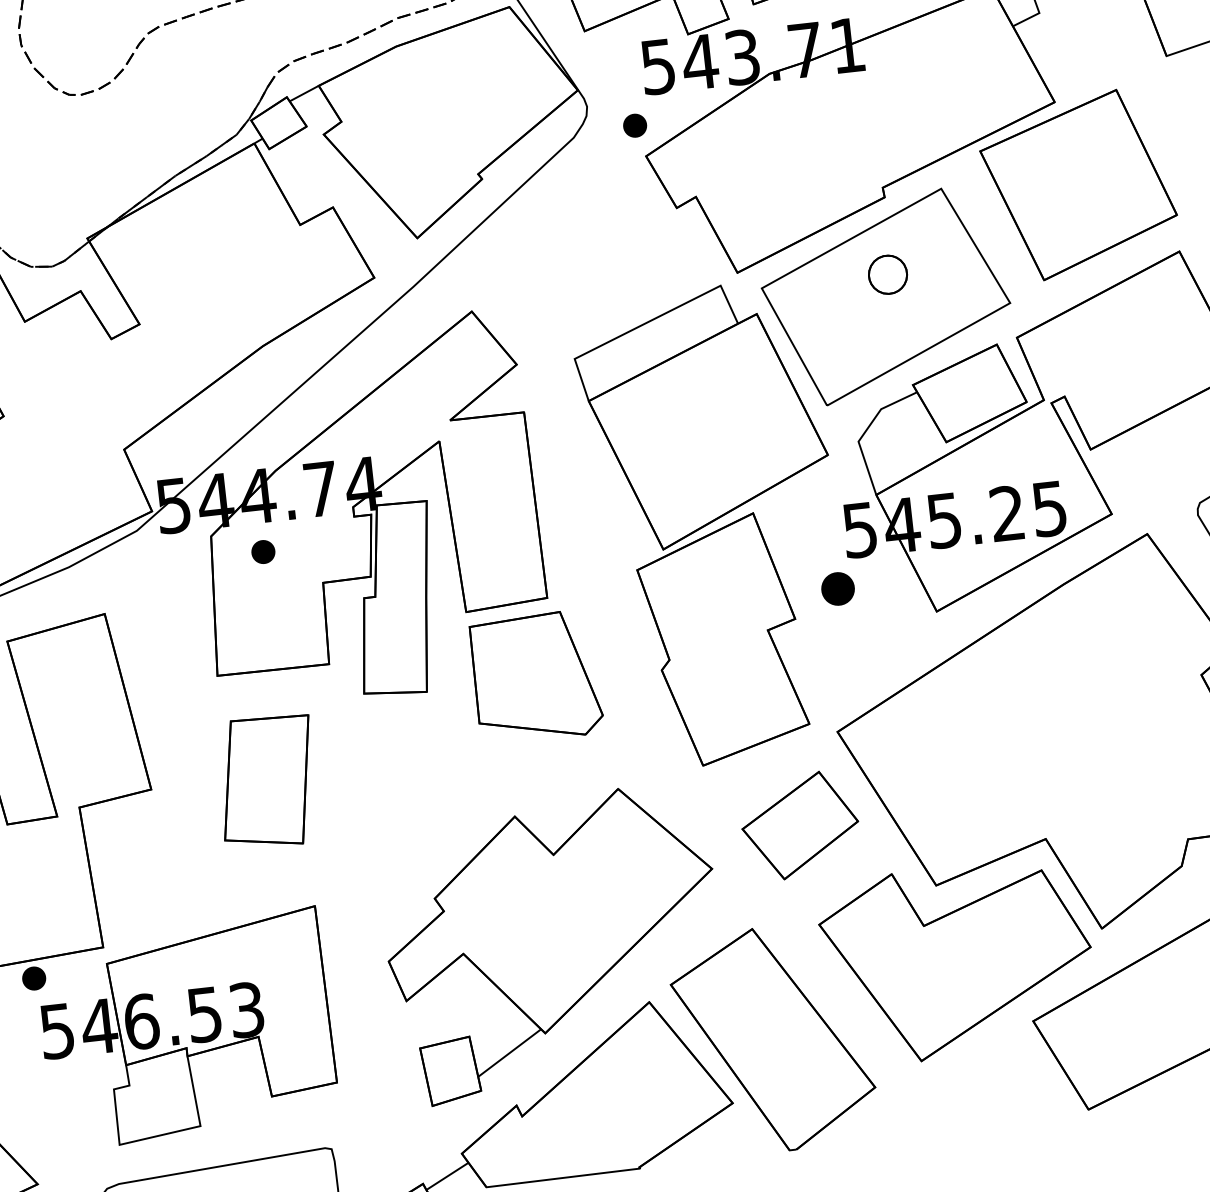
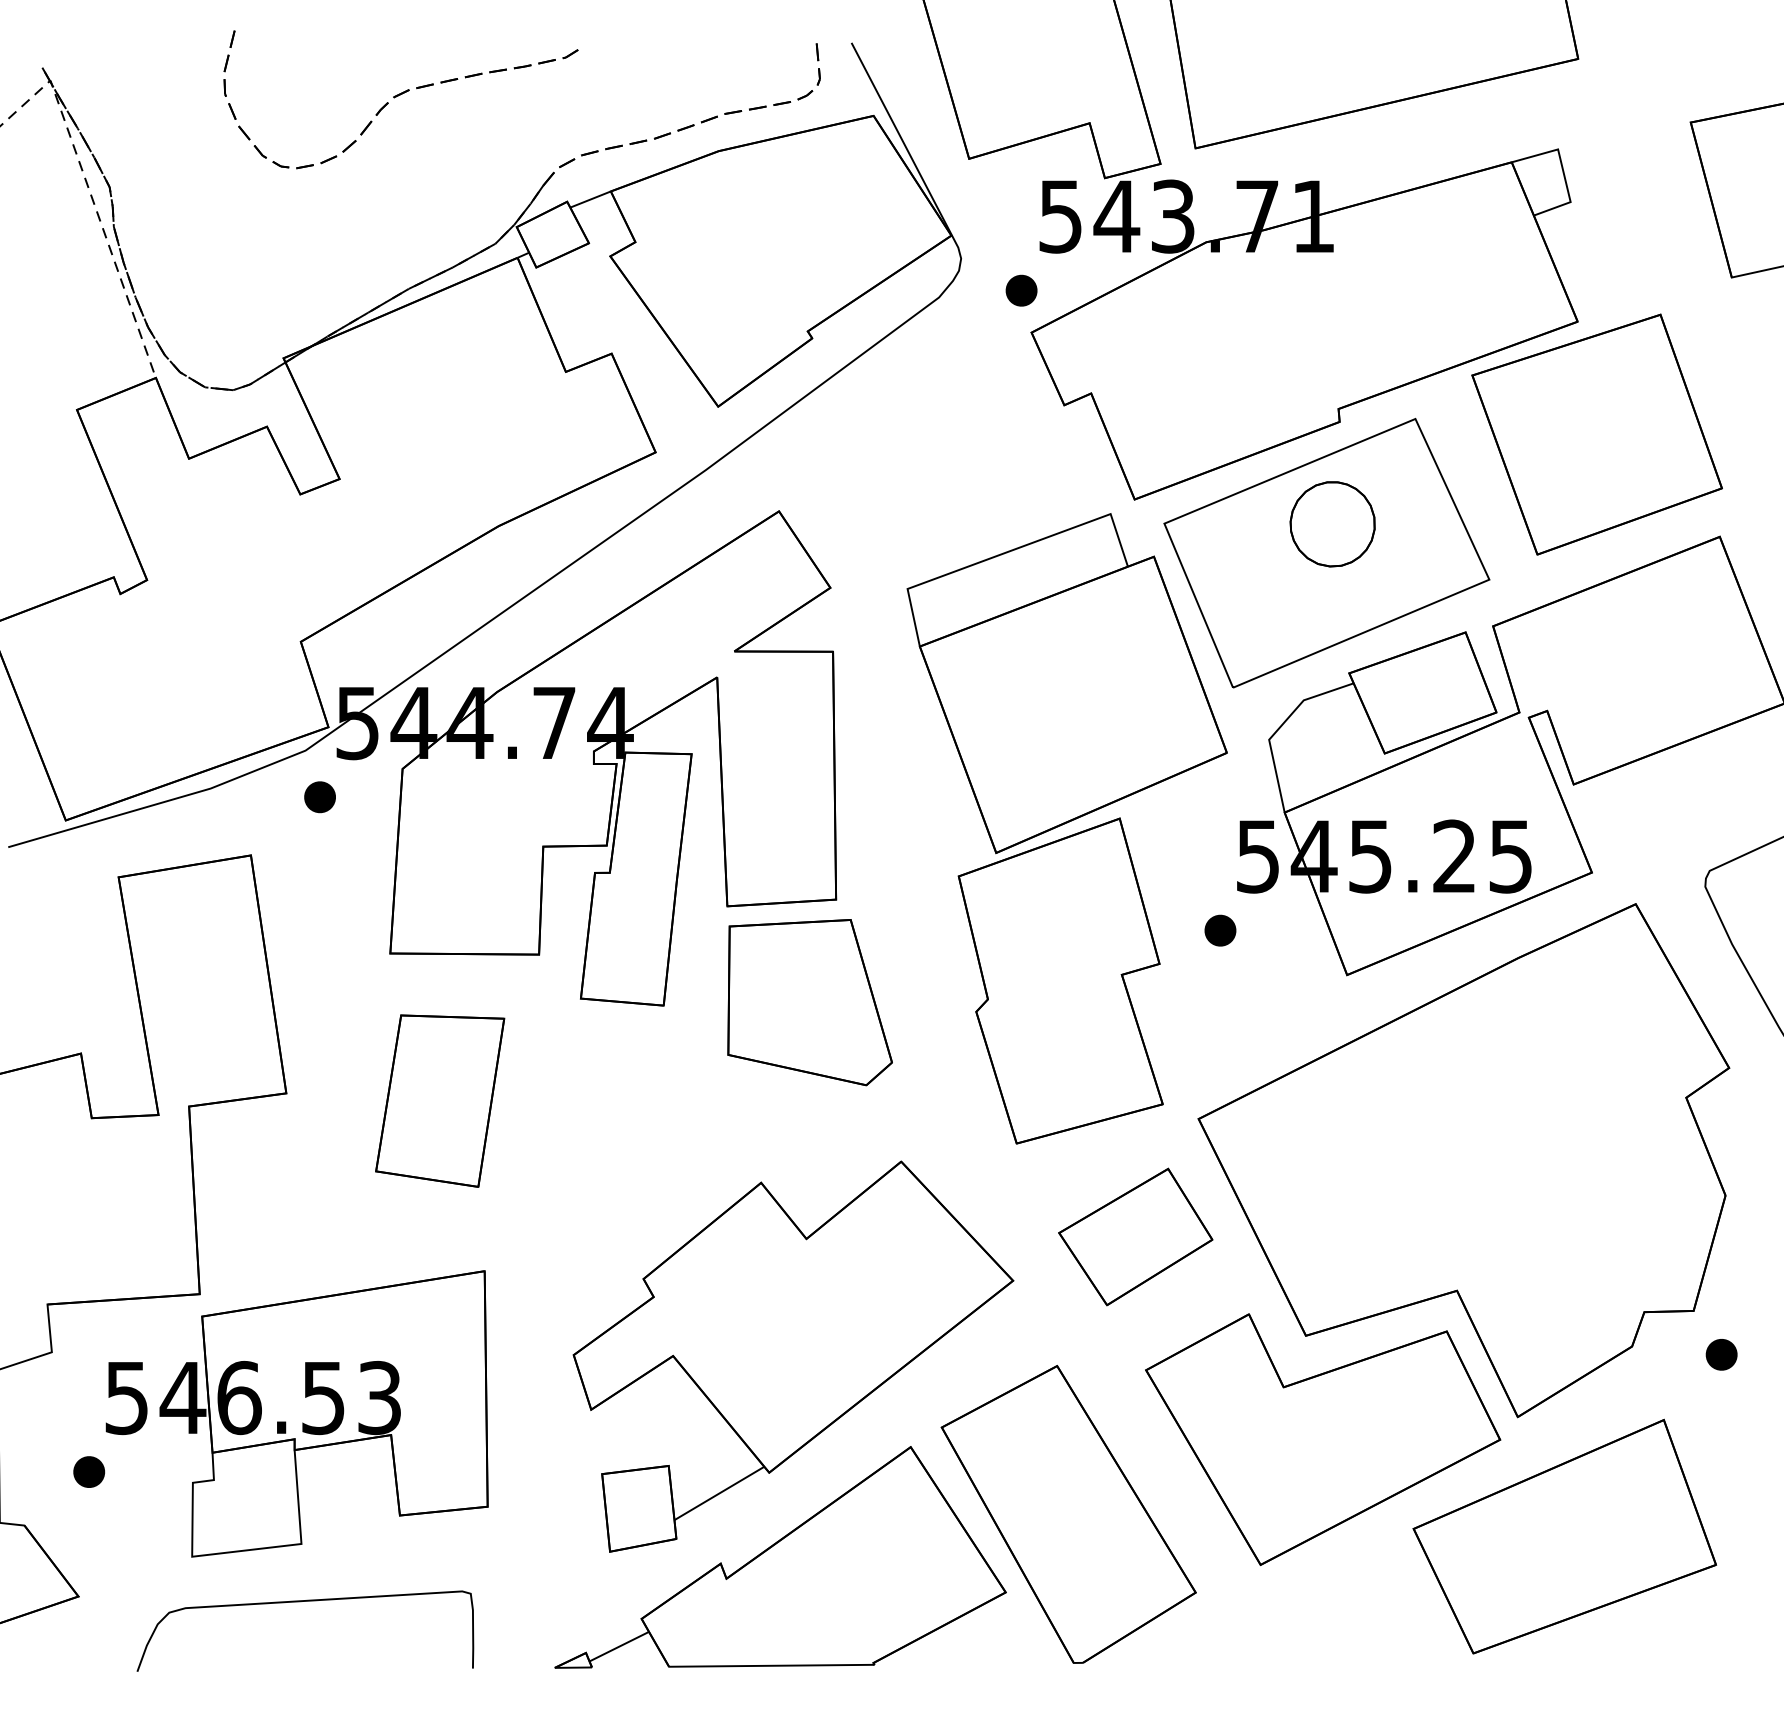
part: (887, 274) -> (1332, 524), size x1.67
part: (262, 552) -> (319, 797), moved
part: (838, 588) -> (1220, 930), size x0.71
part: (34, 978) -> (89, 1471), moved

